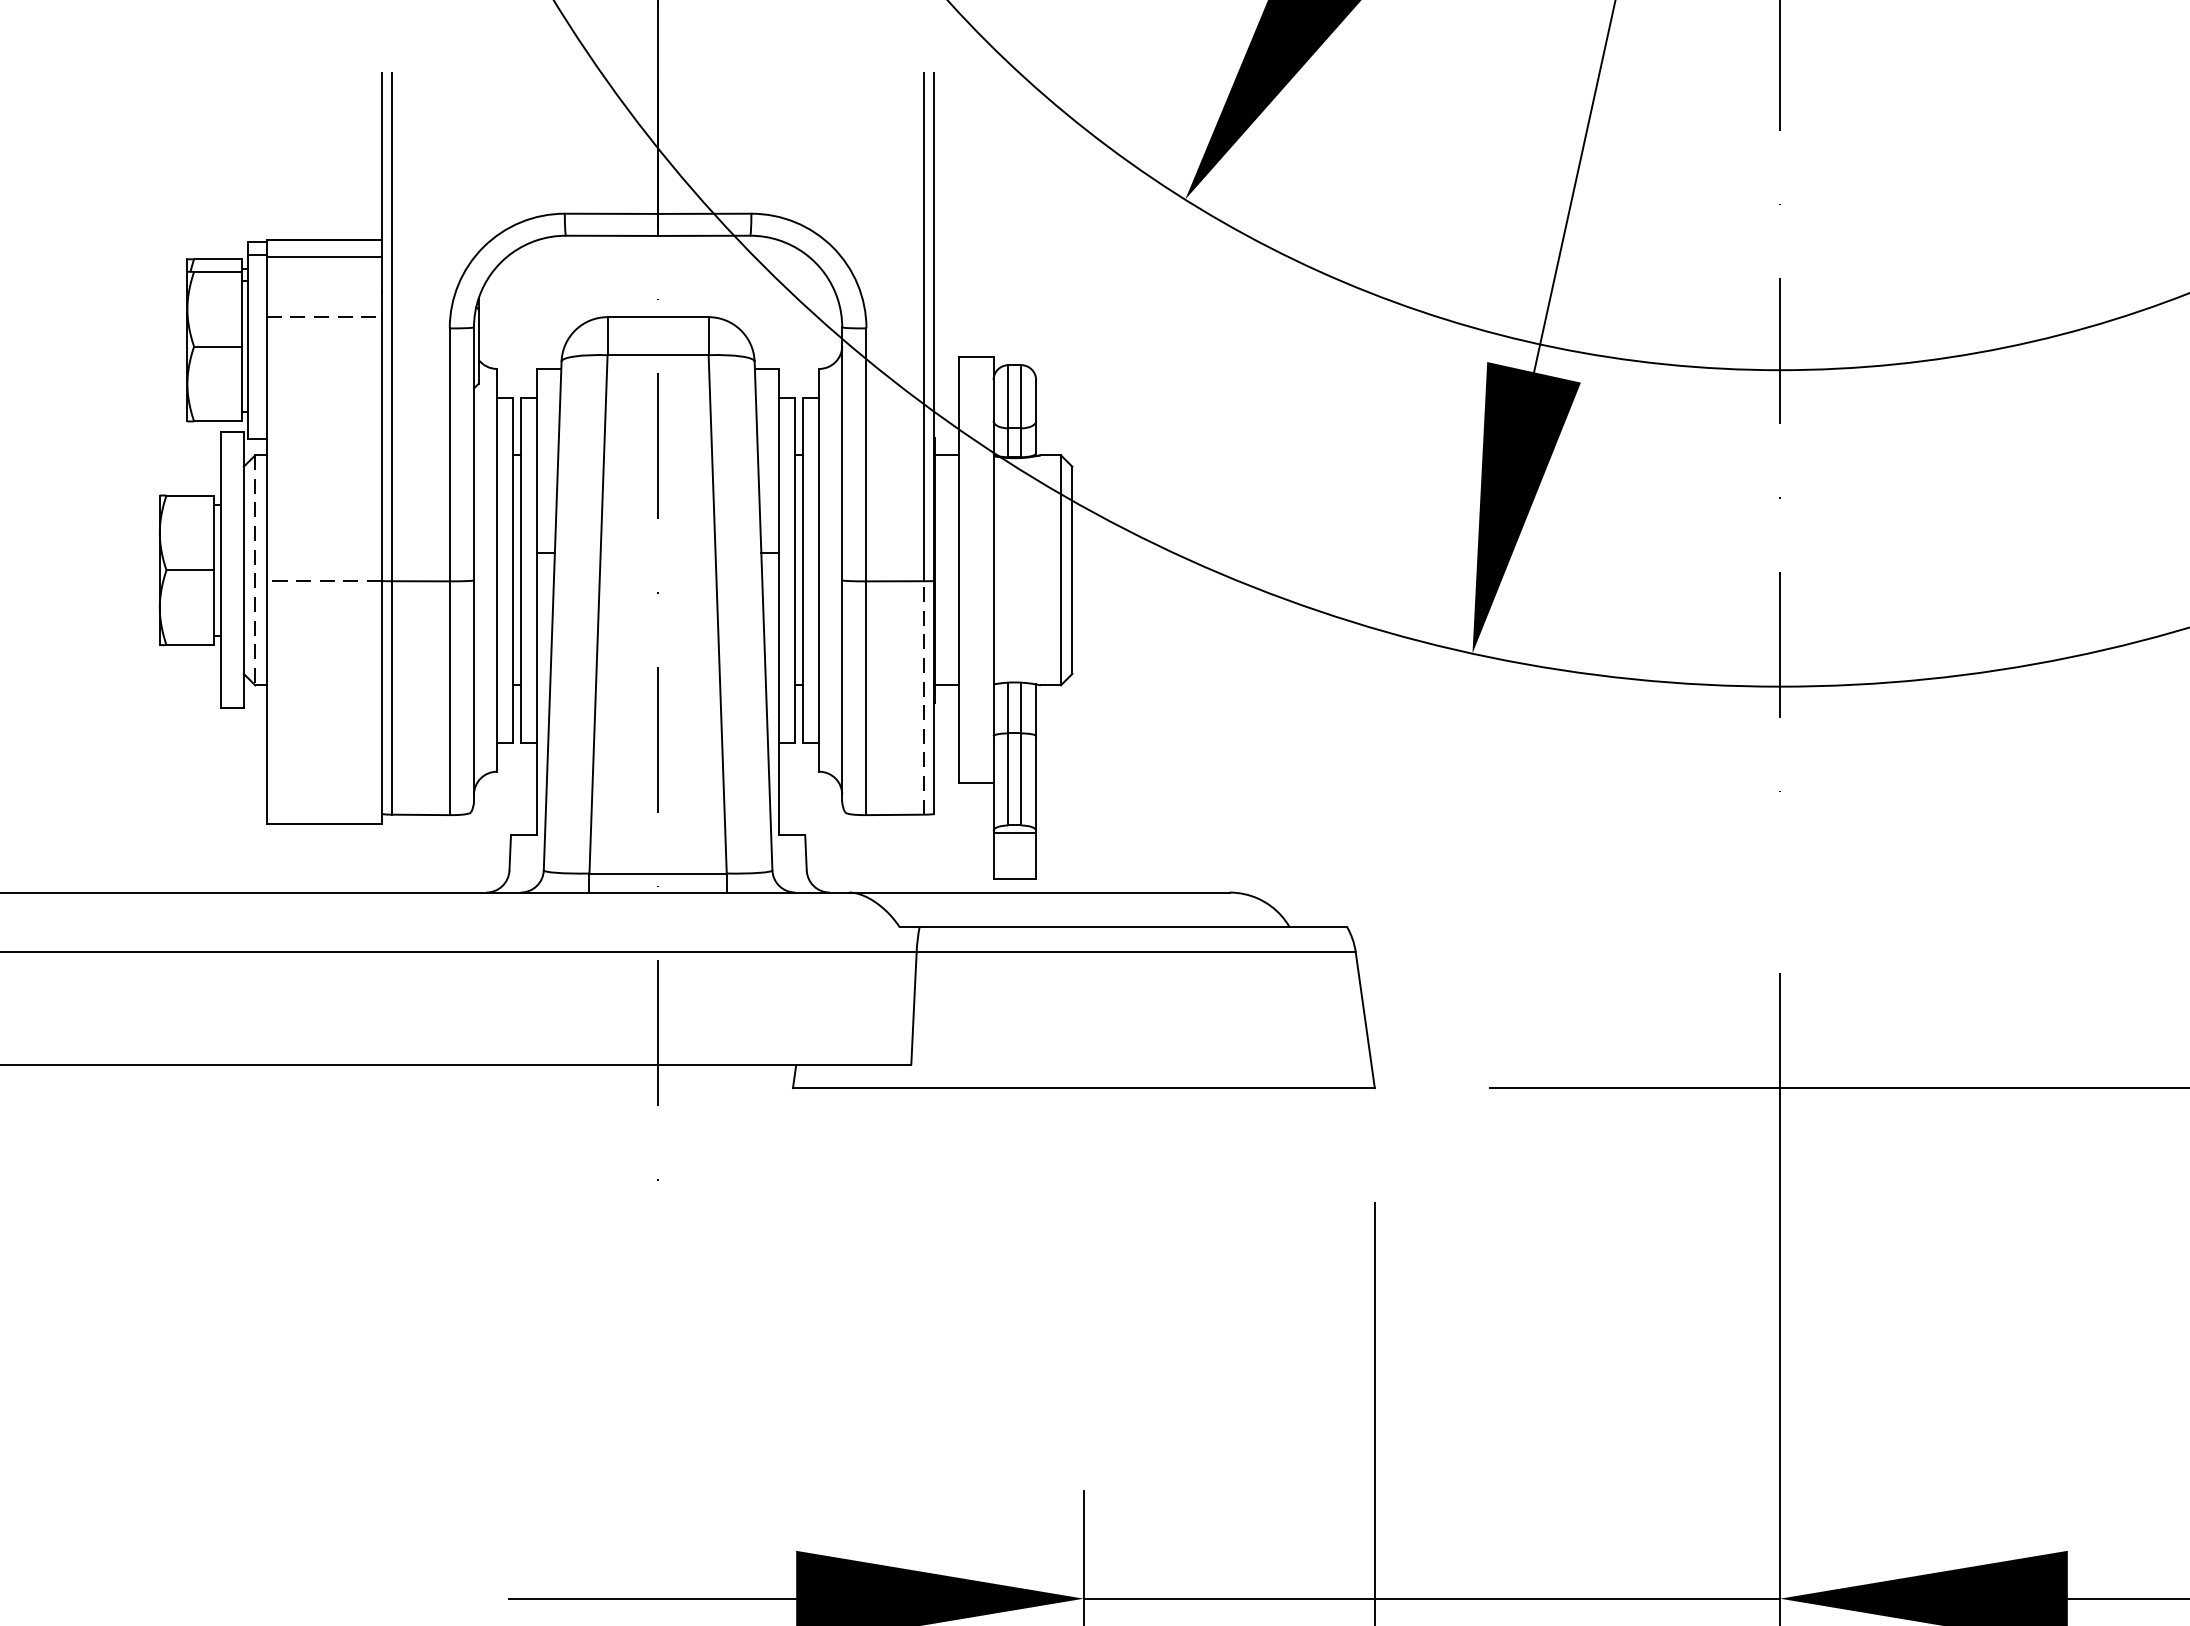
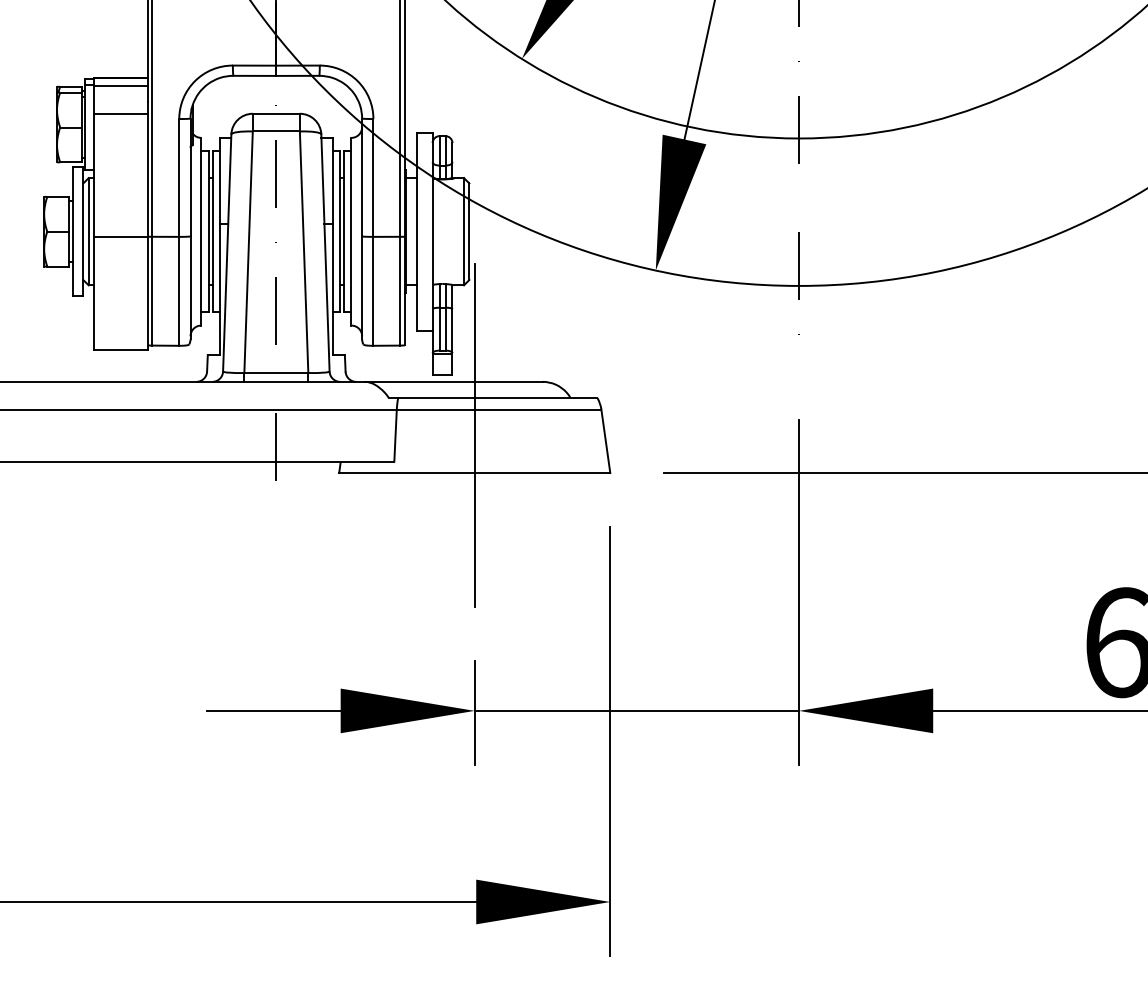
line: (323, 316) -> (120, 113), dashed -> solid
line: (254, 569) -> (88, 231), dashed -> solid
line: (323, 580) -> (120, 236), dashed -> solid
line: (924, 696) -> (400, 290), dashed -> solid
line: (1083, 1007) -> (474, 435), added

